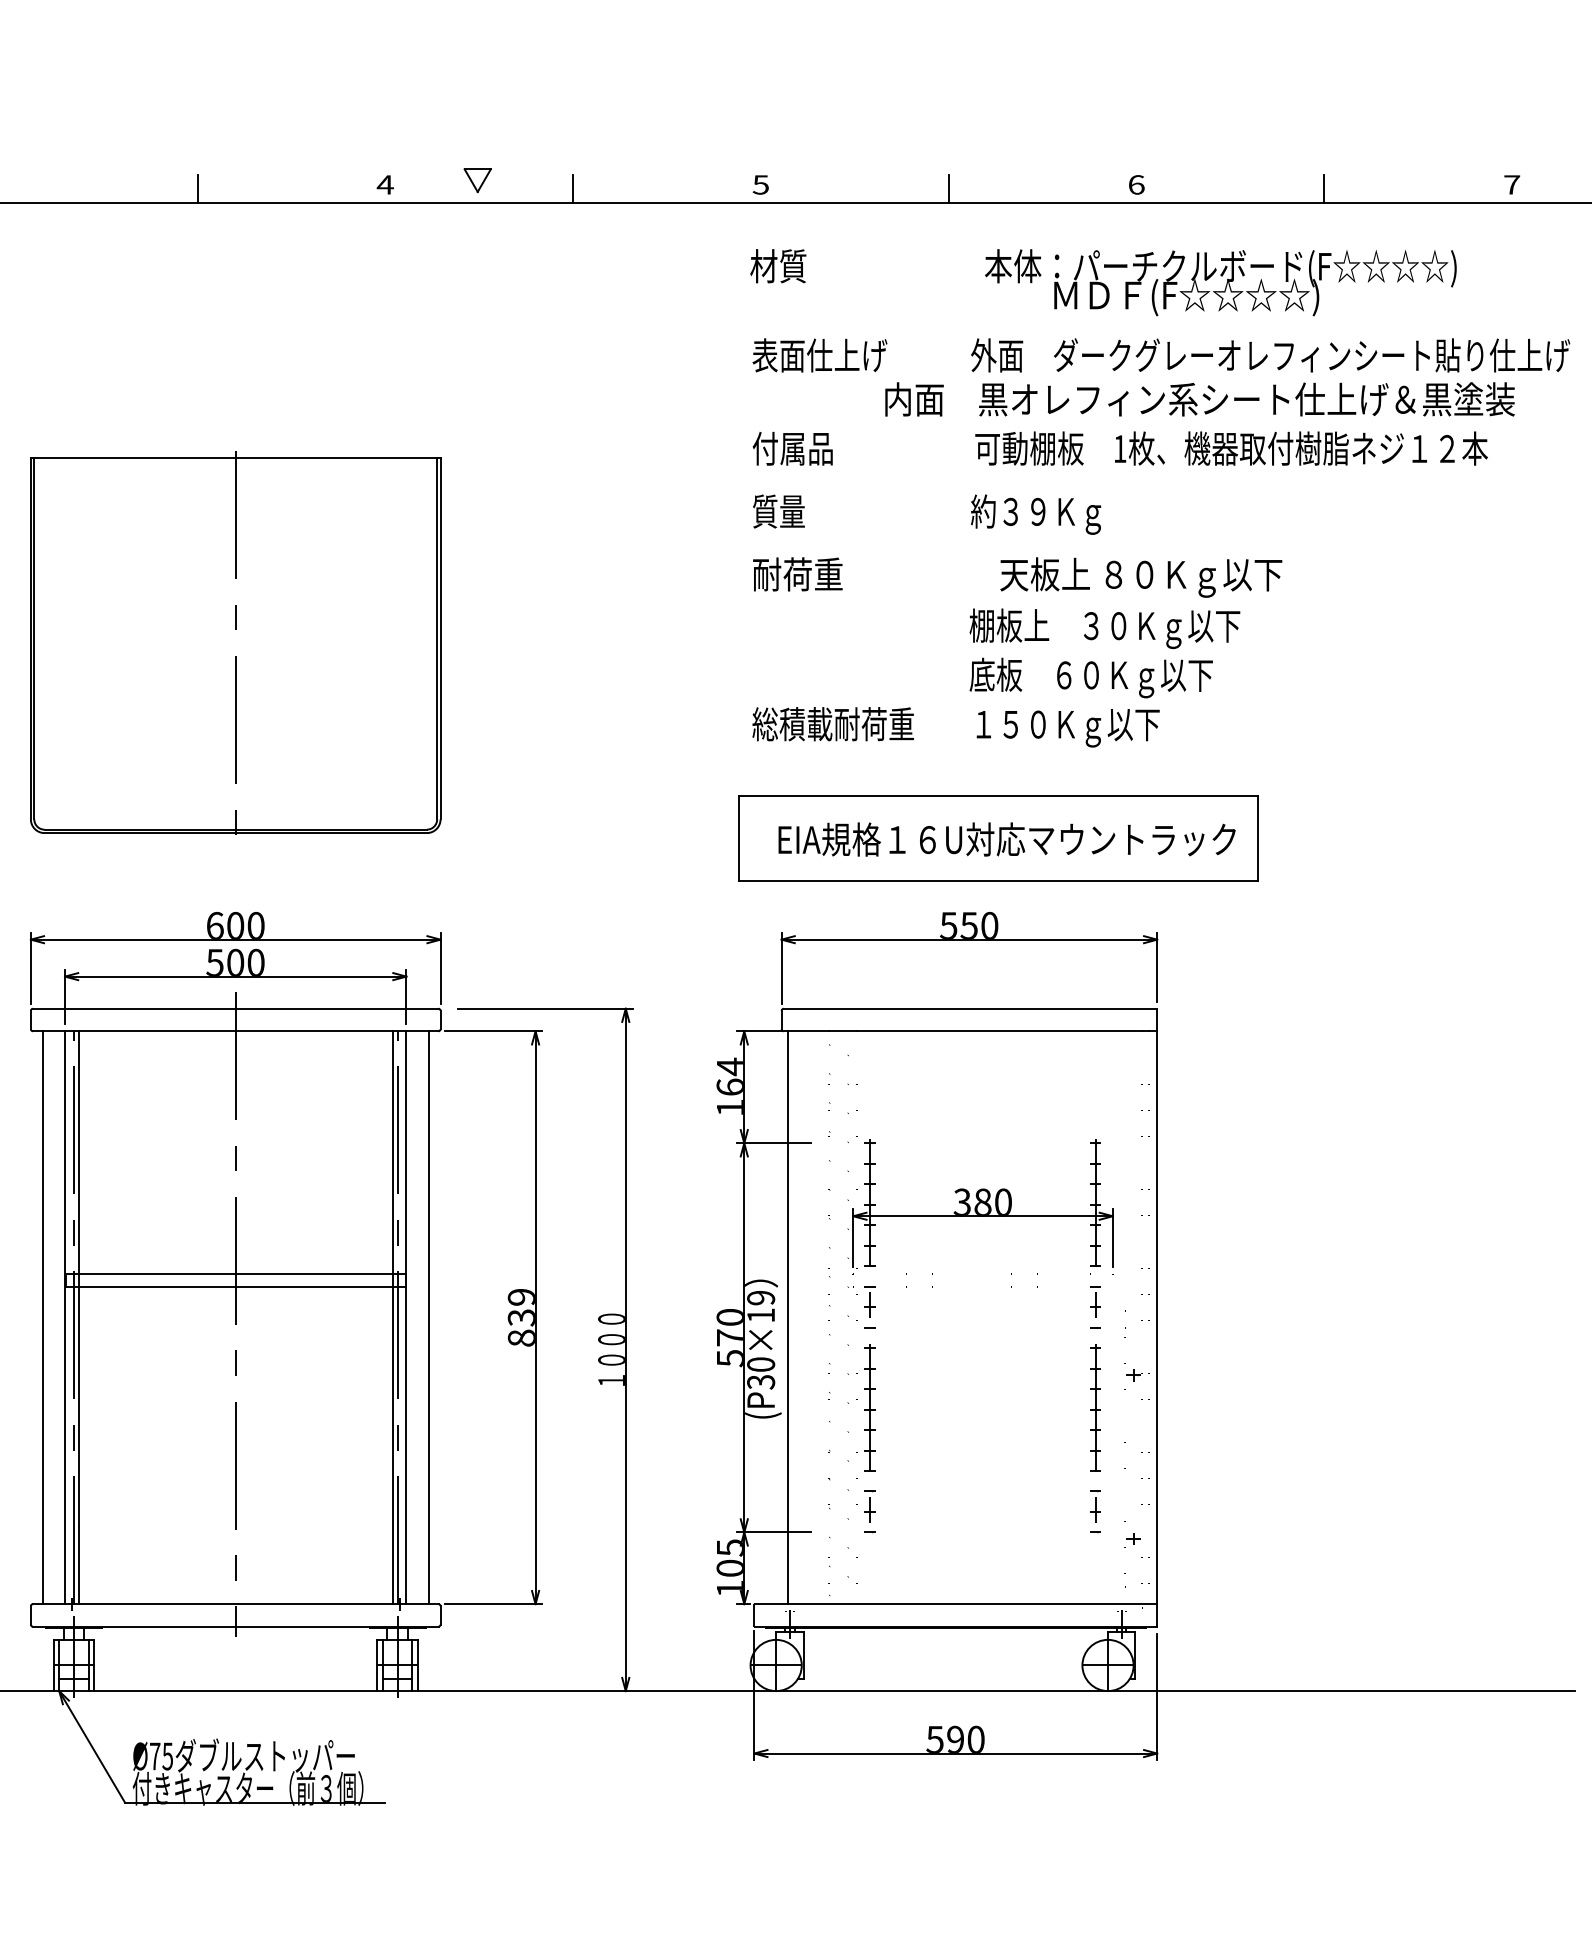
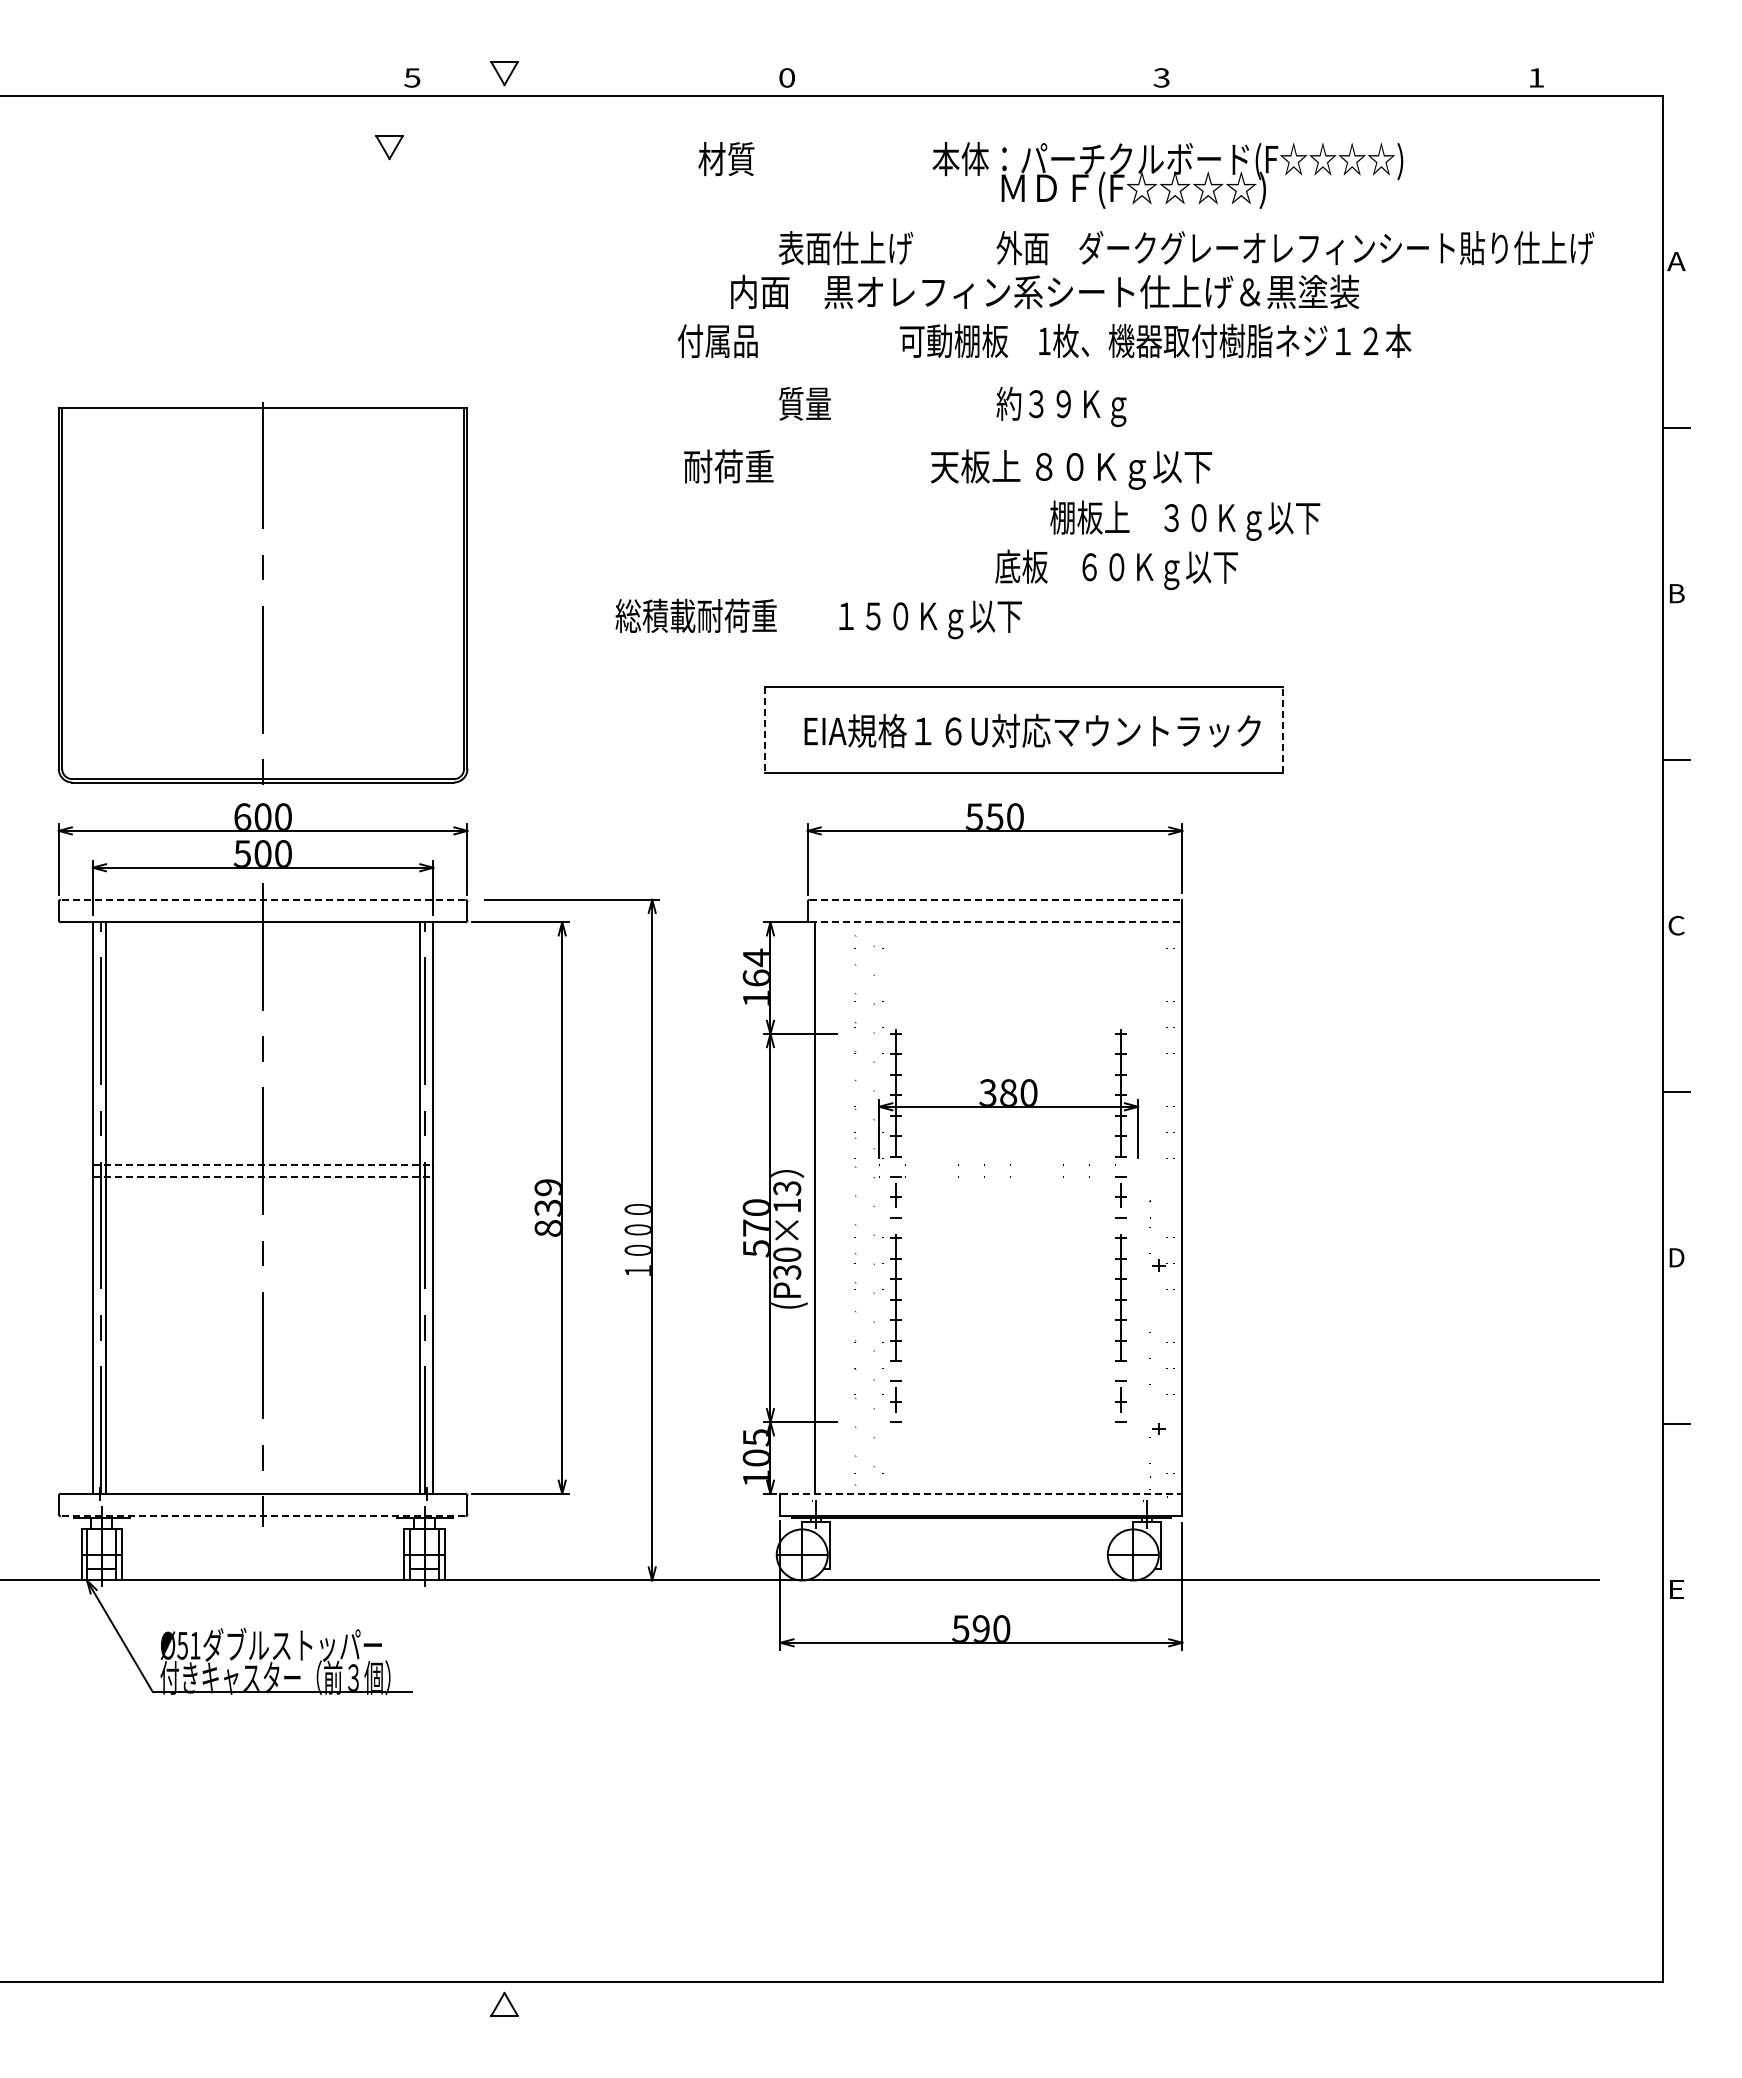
text: (384, 184) -> (411, 77), 4 -> 5
text: (760, 184) -> (786, 77), 5 -> 0
text: (1136, 184) -> (1161, 77), 6 -> 3
text: (1512, 184) -> (1536, 77), 7 -> 1
line: (198, 188) -> (225, 81), removed
line: (572, 188) -> (599, 81), removed
line: (948, 188) -> (974, 81), removed
line: (1324, 188) -> (1349, 81), removed
part: (362, 254) -> (389, 147), added
text: (1103, 282) -> (1050, 175), moved
text: (1199, 398) -> (1044, 291), moved
text: (1120, 448) -> (1044, 340), moved
text: (1017, 577) -> (948, 469), moved
text: (1105, 628) -> (1185, 520), moved
part: (235, 643) -> (262, 593), moved
text: (955, 726) -> (818, 618), moved
line: (738, 838) -> (764, 729), solid -> dashed
line: (1257, 838) -> (1282, 729), solid -> dashed
line: (235, 1008) -> (262, 899), solid -> dashed
line: (970, 1008) -> (996, 899), solid -> dashed
line: (970, 1031) -> (996, 922), solid -> dashed
line: (236, 1274) -> (263, 1164), solid -> dashed
line: (236, 1287) -> (263, 1177), solid -> dashed
text: (761, 1298) -> (787, 1188), (P30×19 -> (P30×13
line: (42, 1317) -> (70, 1207), removed
line: (428, 1317) -> (455, 1207), removed
line: (955, 1603) -> (981, 1493), solid -> dashed
line: (235, 1626) -> (262, 1516), solid -> dashed
text: (160, 1756) -> (188, 1645), Ø75 -> Ø51

